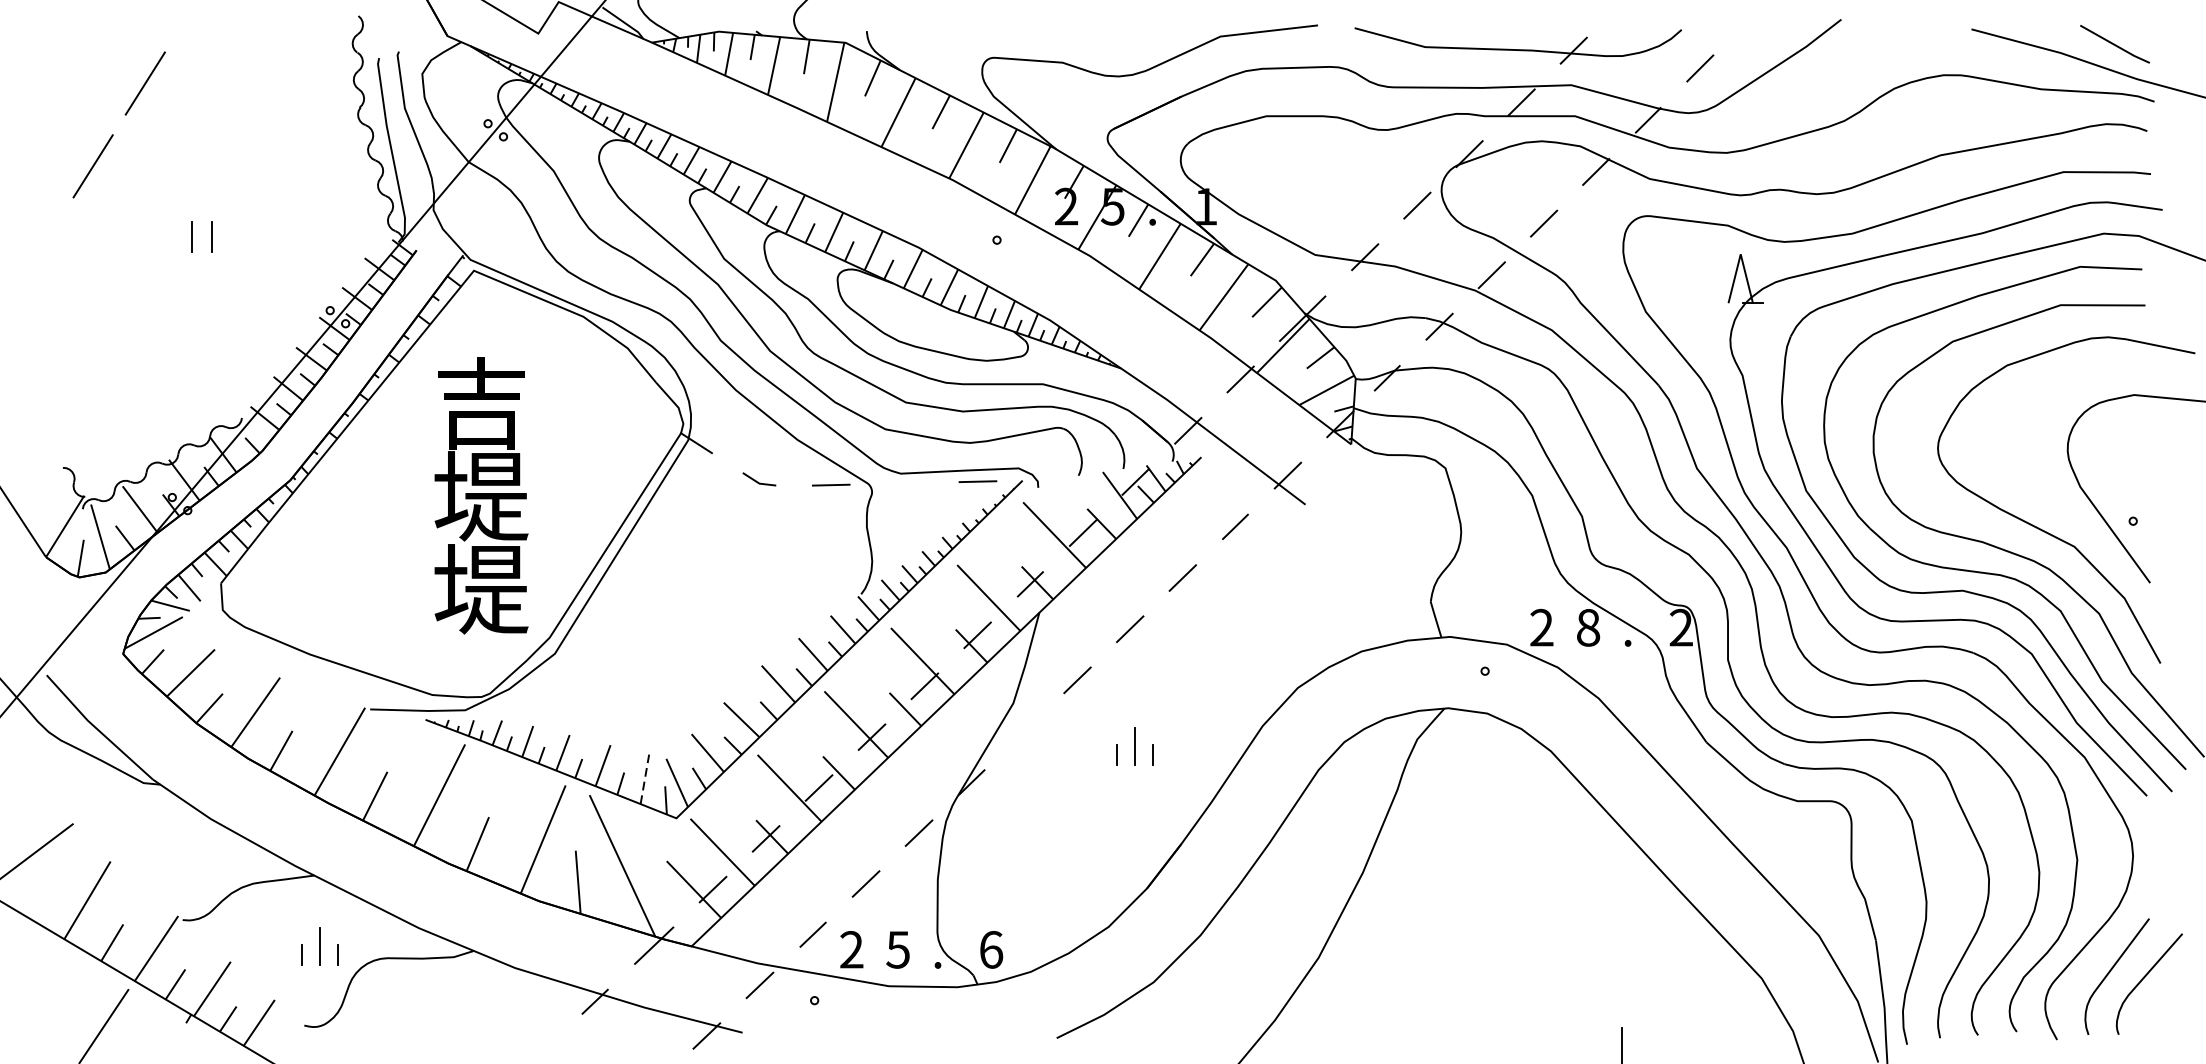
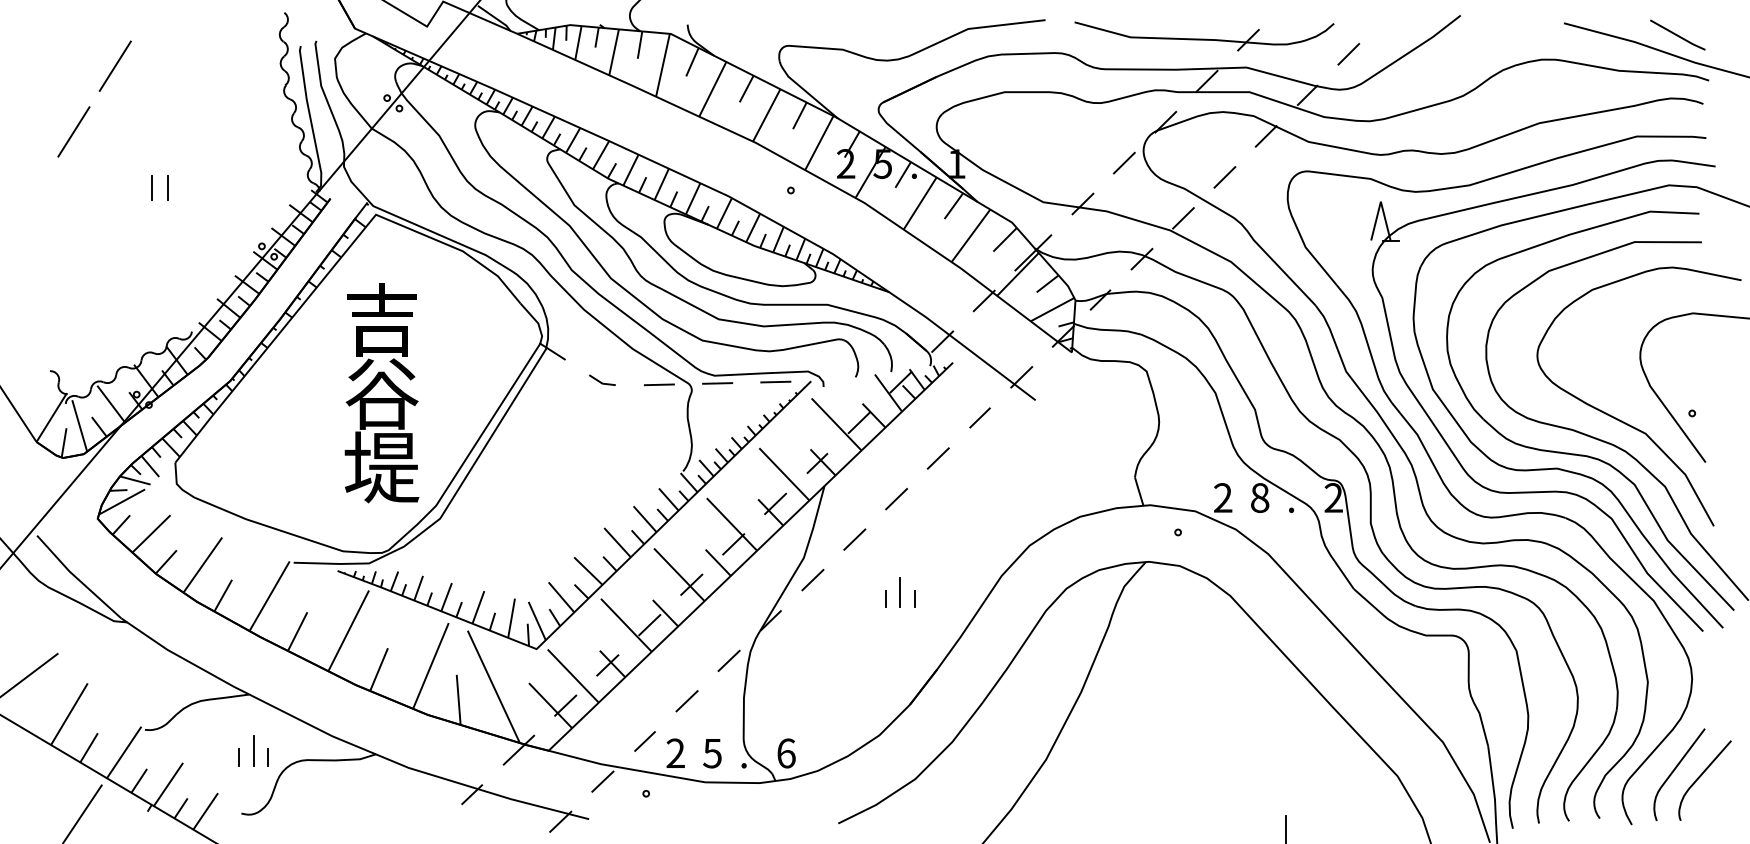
line: (904, 483) -> (717, 383), added
text: (480, 496) -> (381, 393), 堤 -> 谷
line: (1024, 731) -> (812, 580), added
line: (644, 779) -> (511, 618), dashed -> solid

